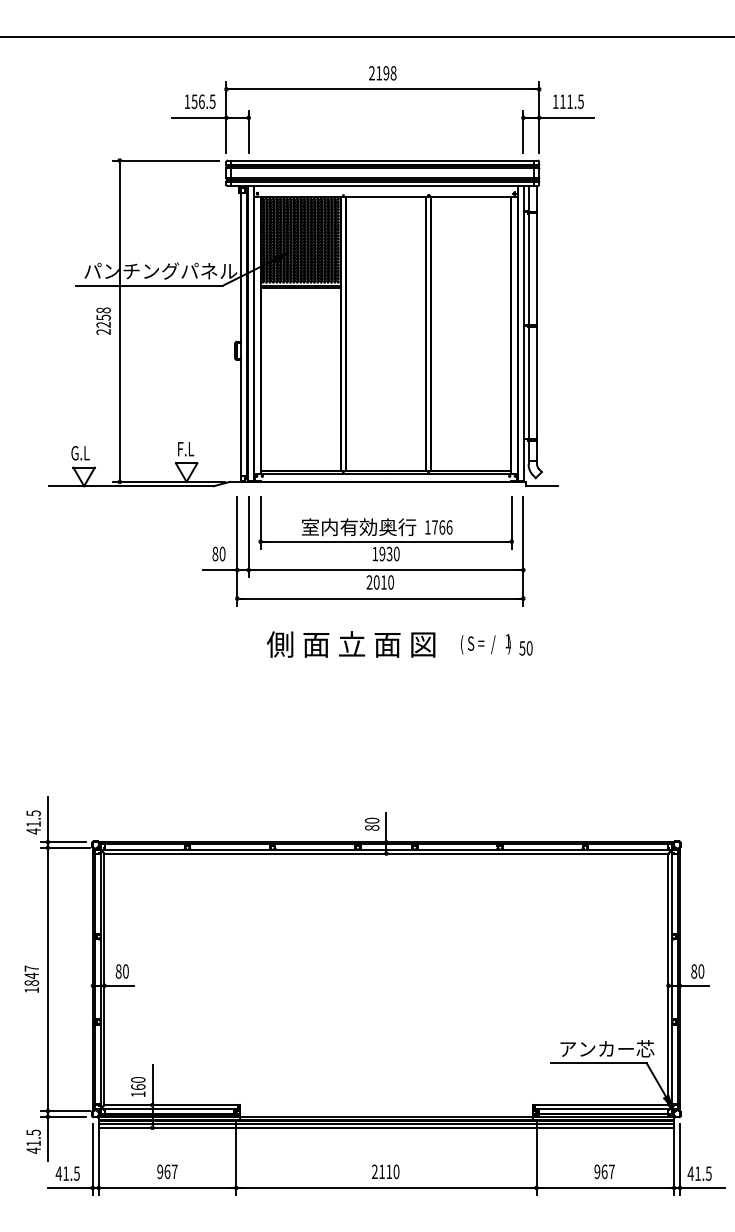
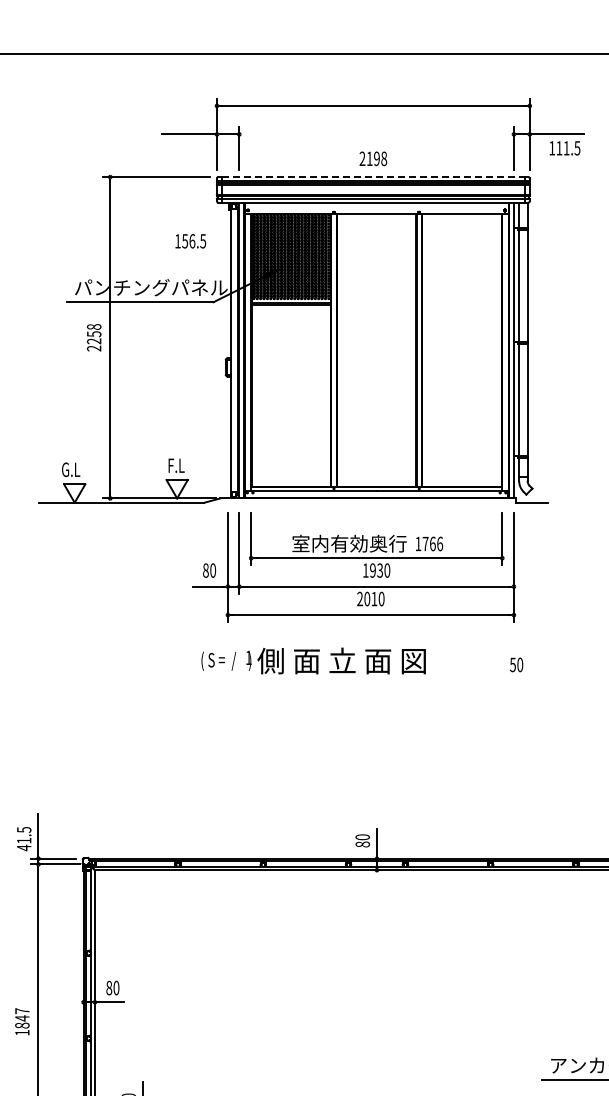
text: (382, 73) -> (373, 159), moved
text: (200, 101) -> (191, 241), moved
text: (568, 101) -> (565, 148), moved
line: (383, 160) -> (374, 177), solid -> dashed
text: (485, 644) -> (226, 661), moved
text: (31, 978) -> (22, 1021), moved

